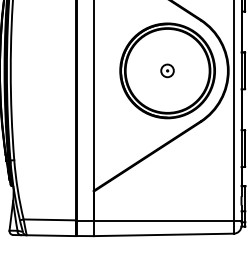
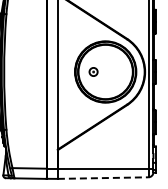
part: (167, 70) -> (93, 71), moved
line: (164, 235) -> (103, 178), solid -> dashed

